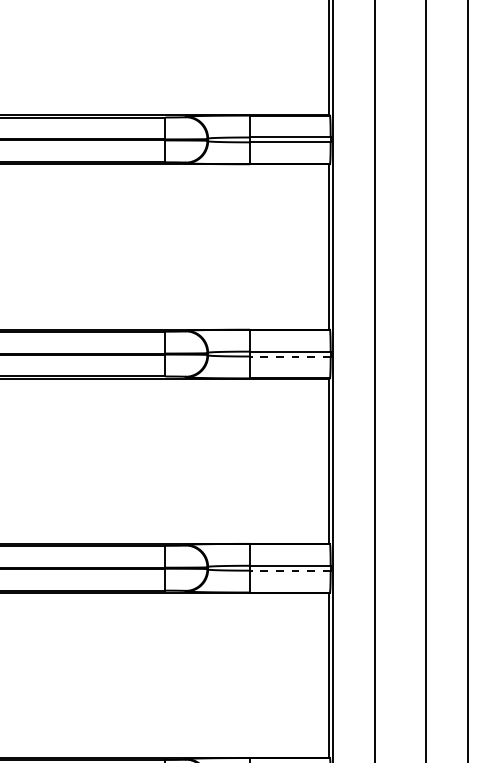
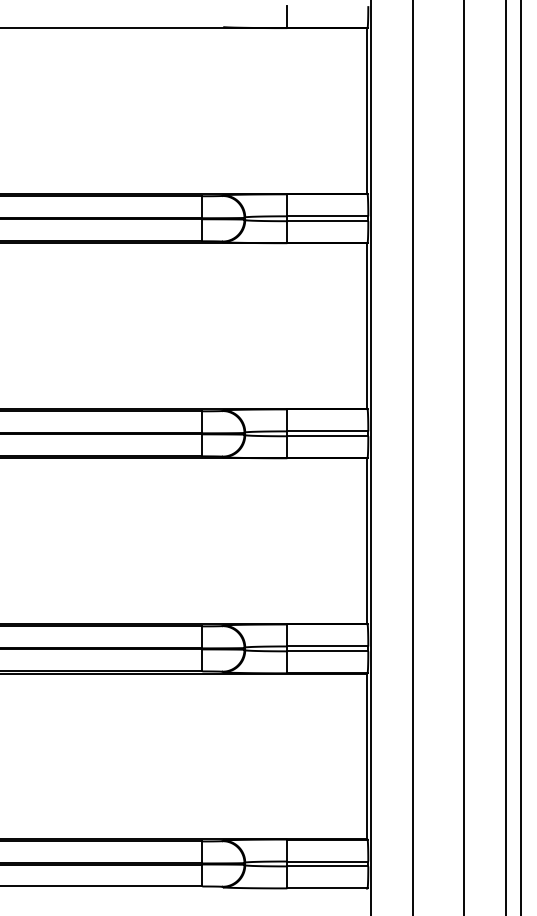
line: (290, 356) -> (327, 436), dashed -> solid
line: (290, 570) -> (327, 651), dashed -> solid

